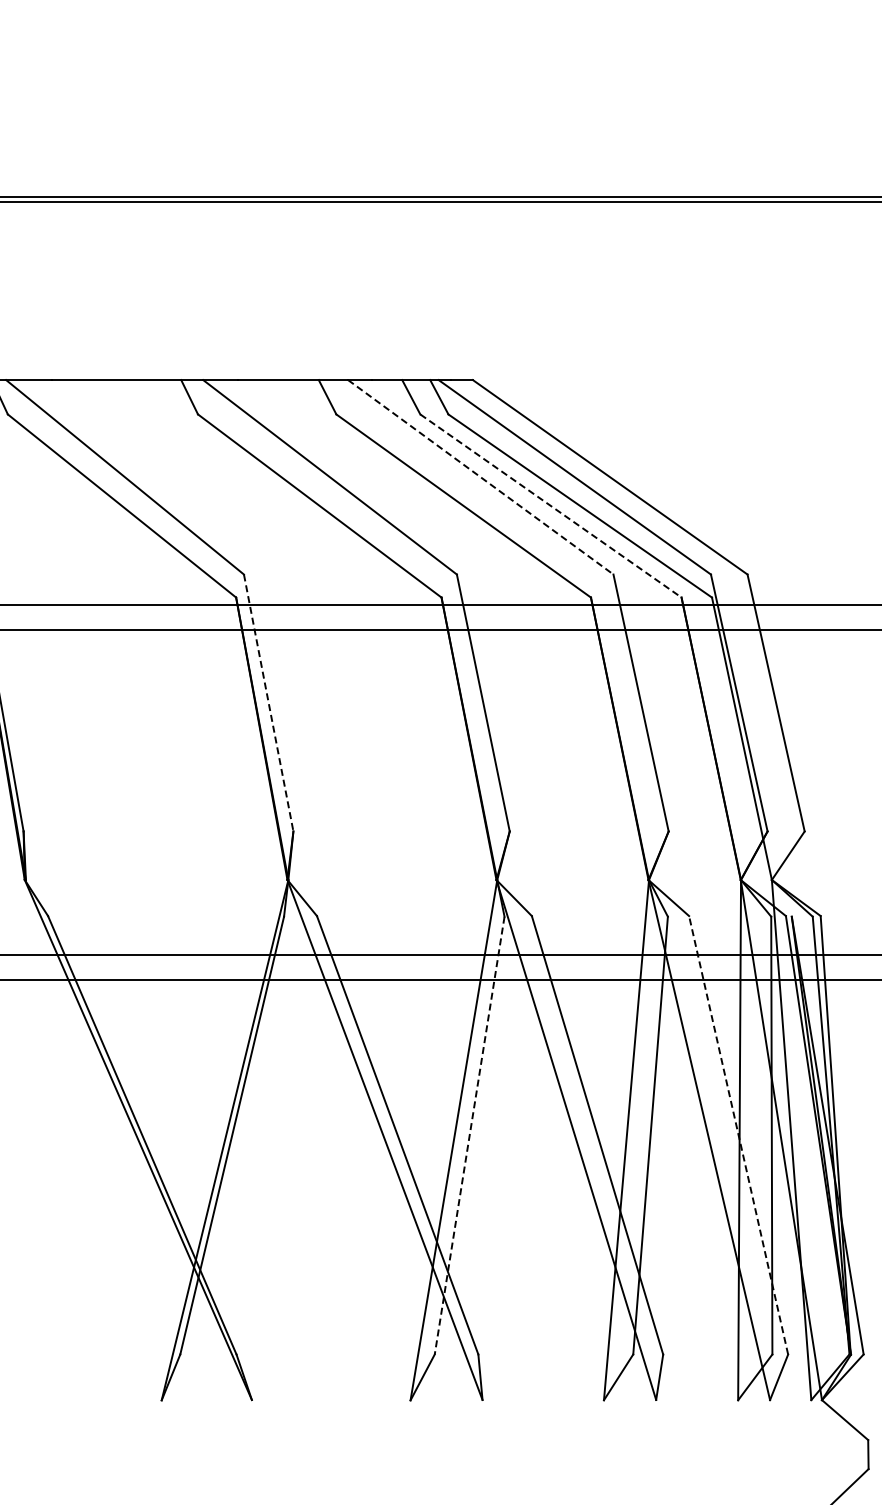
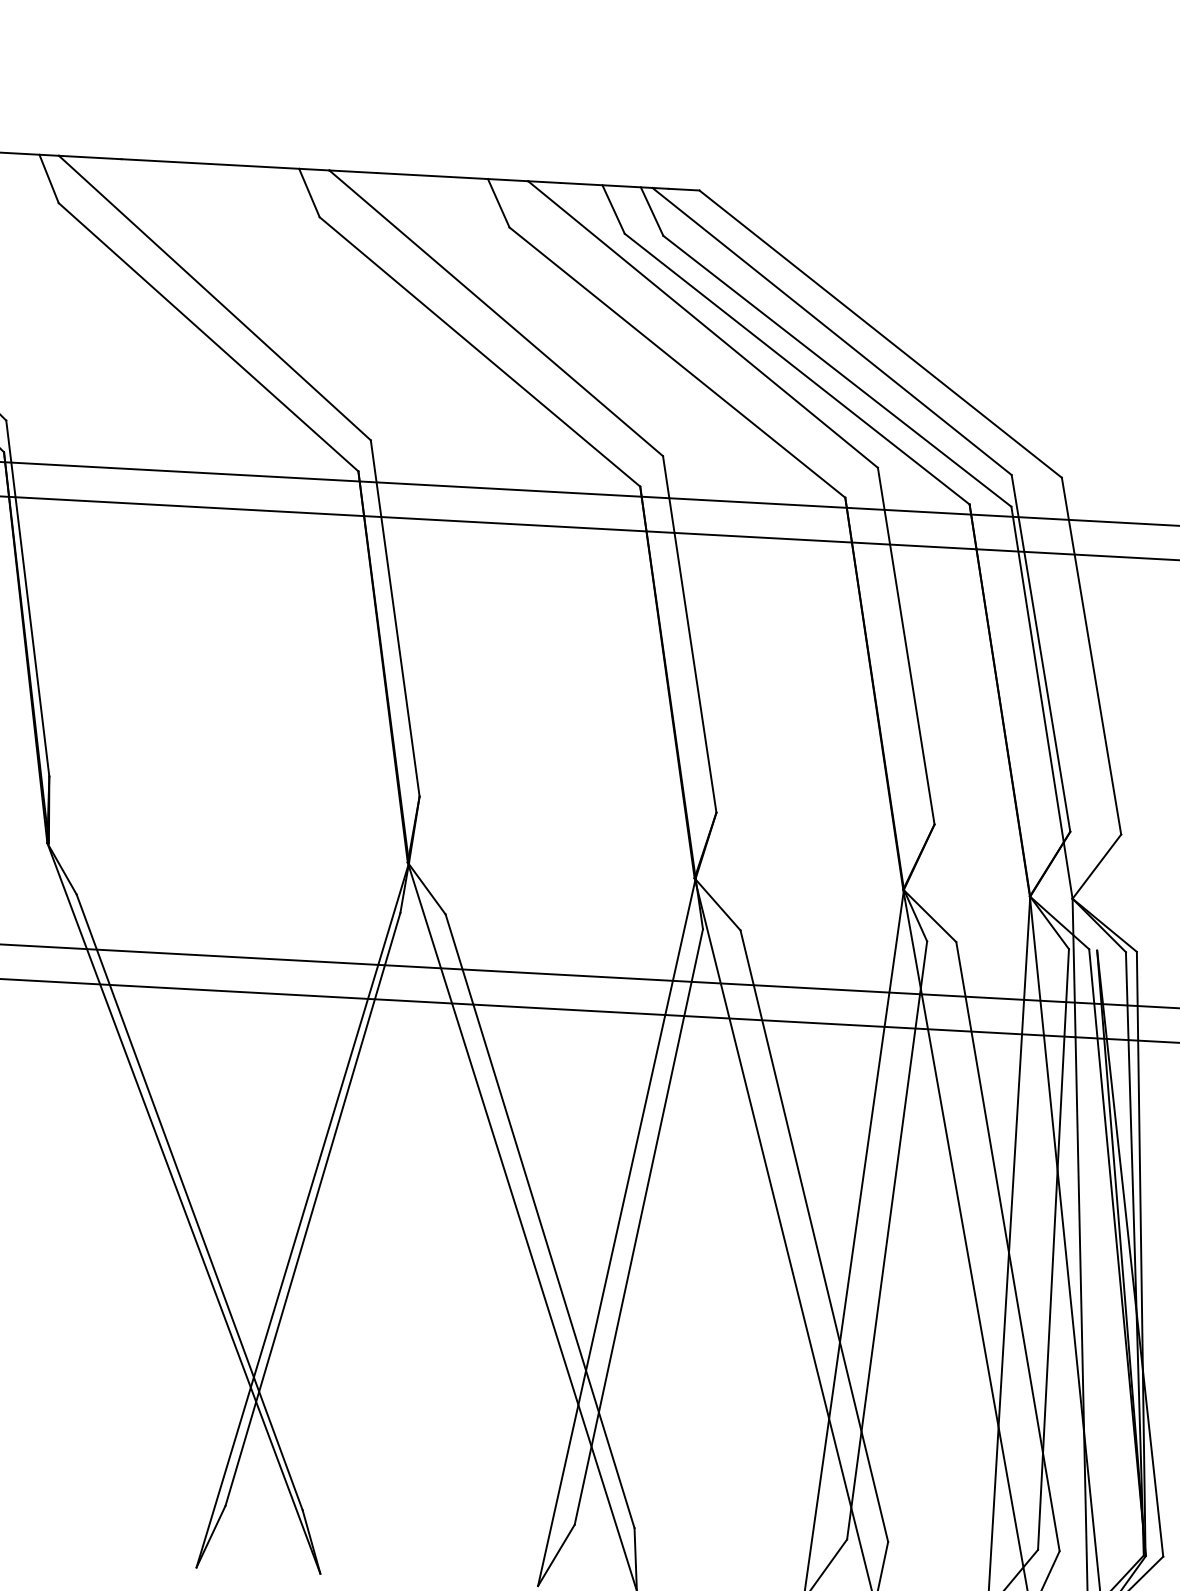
line: (480, 477) -> (702, 324), dashed -> solid
line: (550, 506) -> (796, 369), dashed -> solid
line: (268, 703) -> (394, 619), dashed -> solid
line: (469, 1135) -> (638, 1226), dashed -> solid
line: (738, 1135) -> (1007, 1246), dashed -> solid

